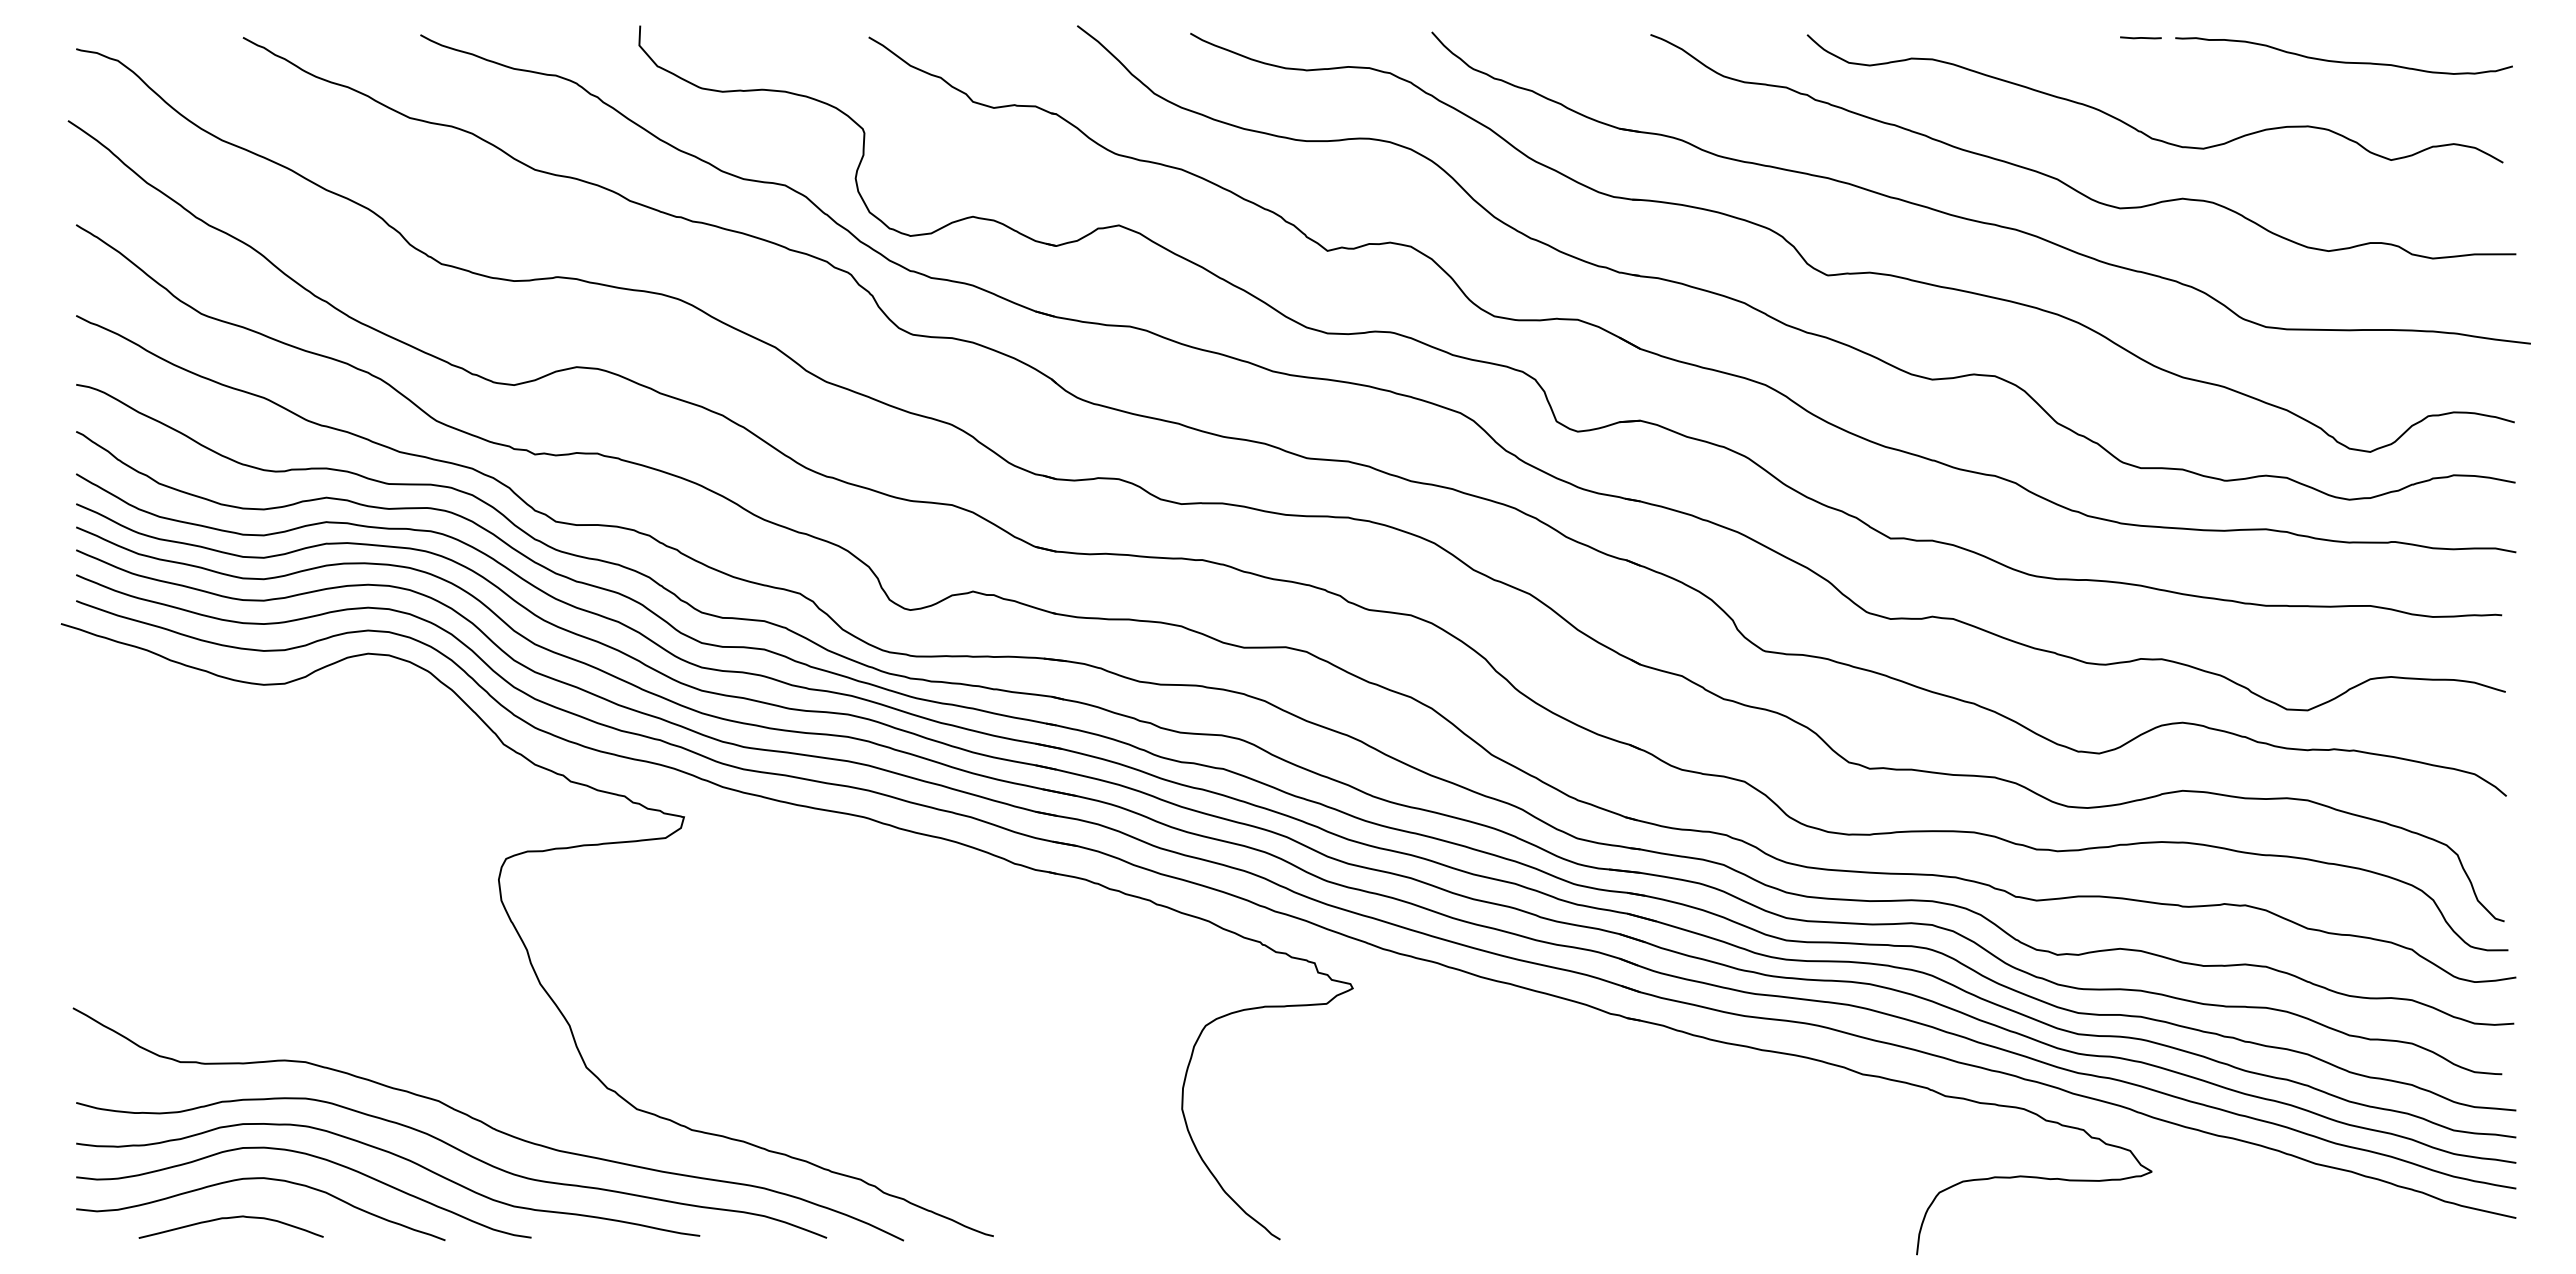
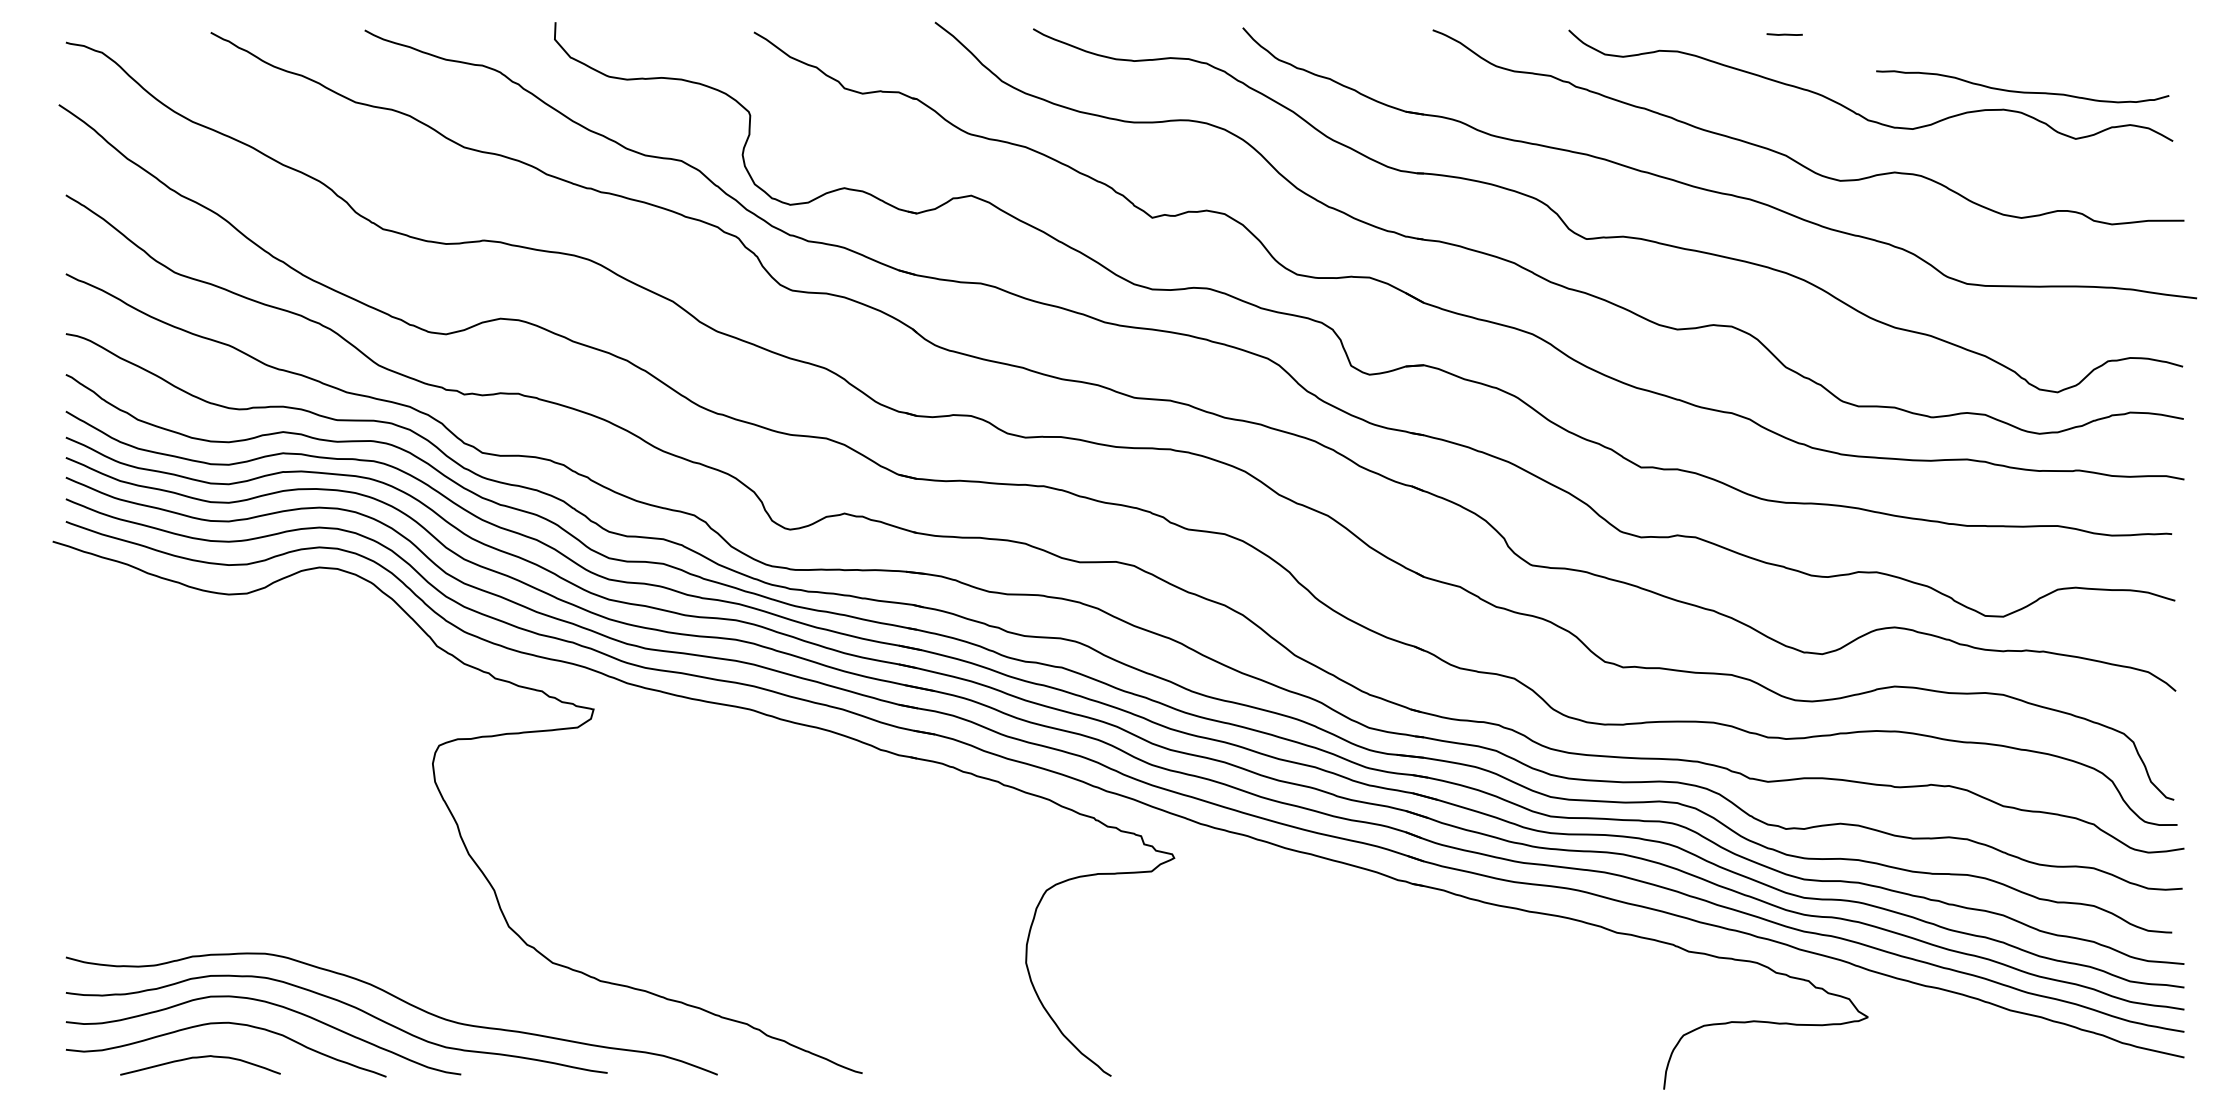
line: (2140, 37) -> (1784, 34), moved
curve: (2343, 61) -> (2022, 91), moved
curve: (488, 1124) -> (423, 976), removed

